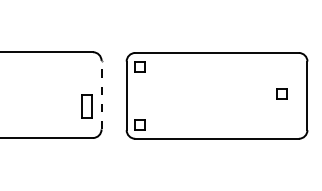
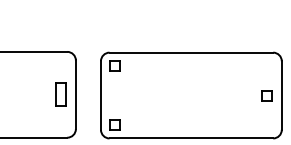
part: (281, 93) -> (266, 95), moved
line: (101, 94) -> (75, 94), dashed -> solid
part: (86, 106) -> (60, 95), moved

